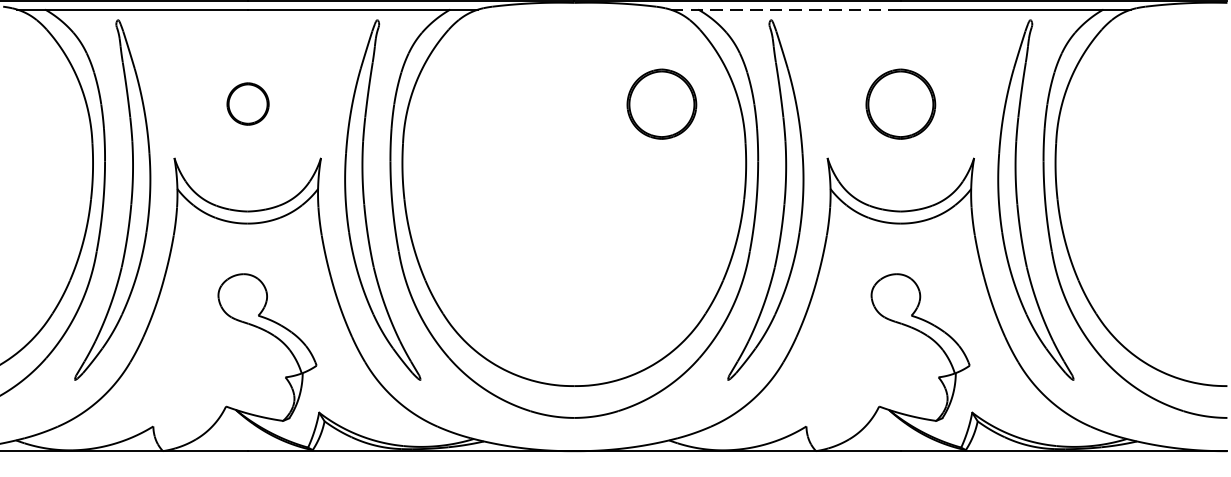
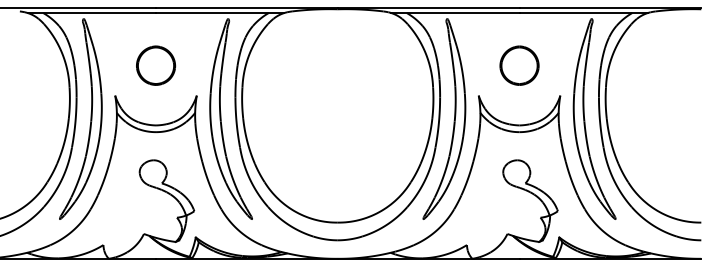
line: (784, 10) -> (454, 13), dashed -> solid
part: (248, 103) -> (156, 65), size x1.67
part: (661, 103) -> (386, 65), removed

